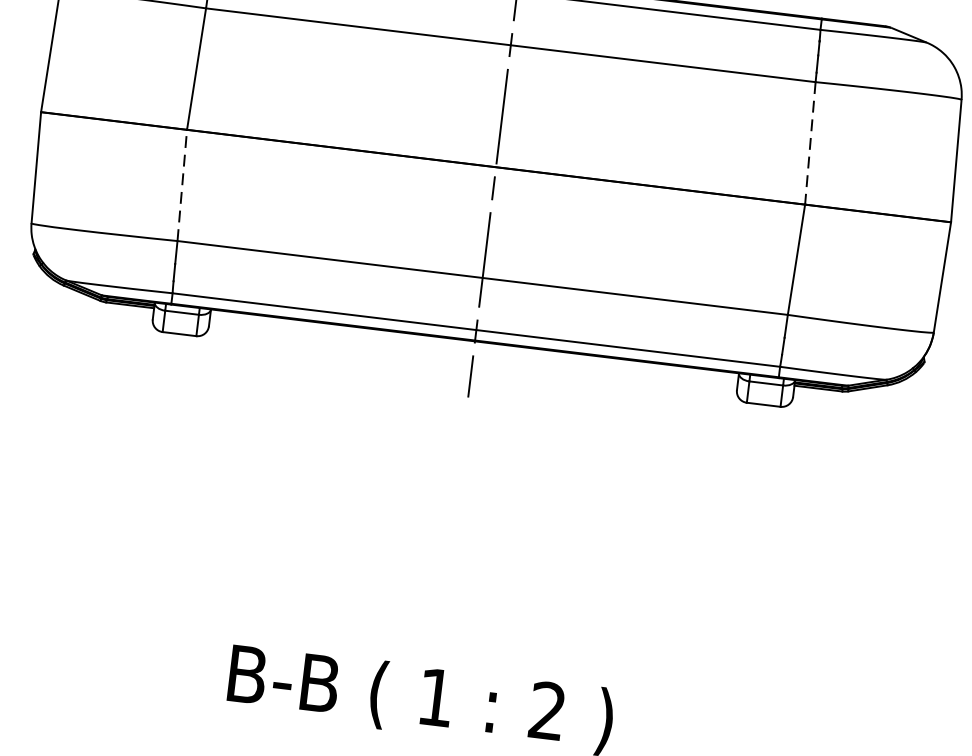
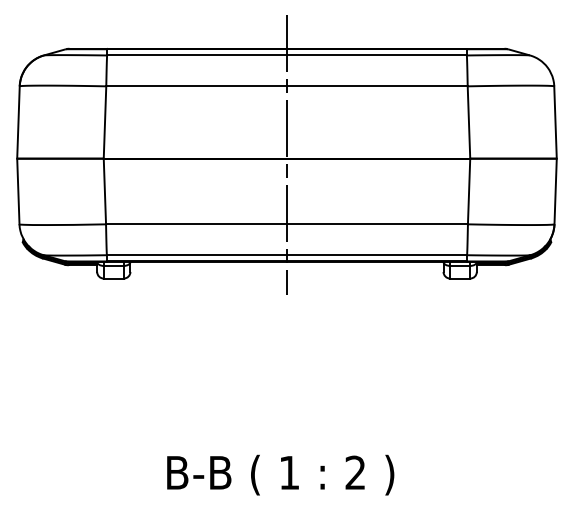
line: (809, 144) -> (468, 123), dashed -> solid
line: (181, 185) -> (104, 191), dashed -> solid

